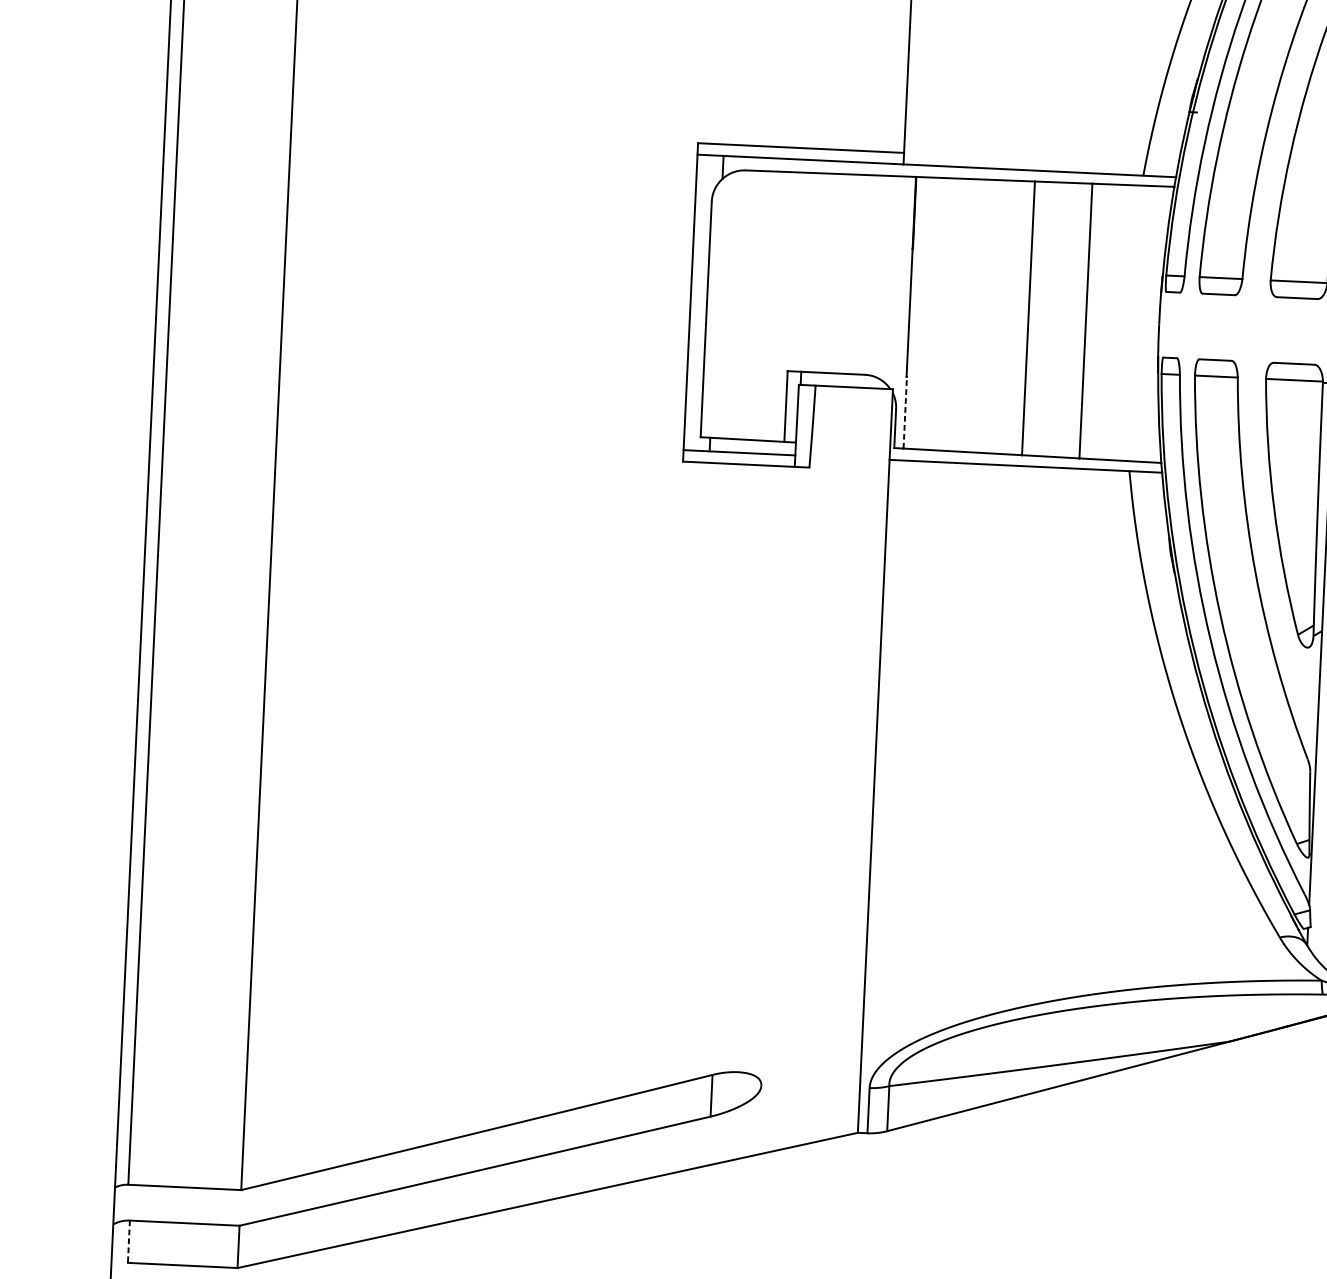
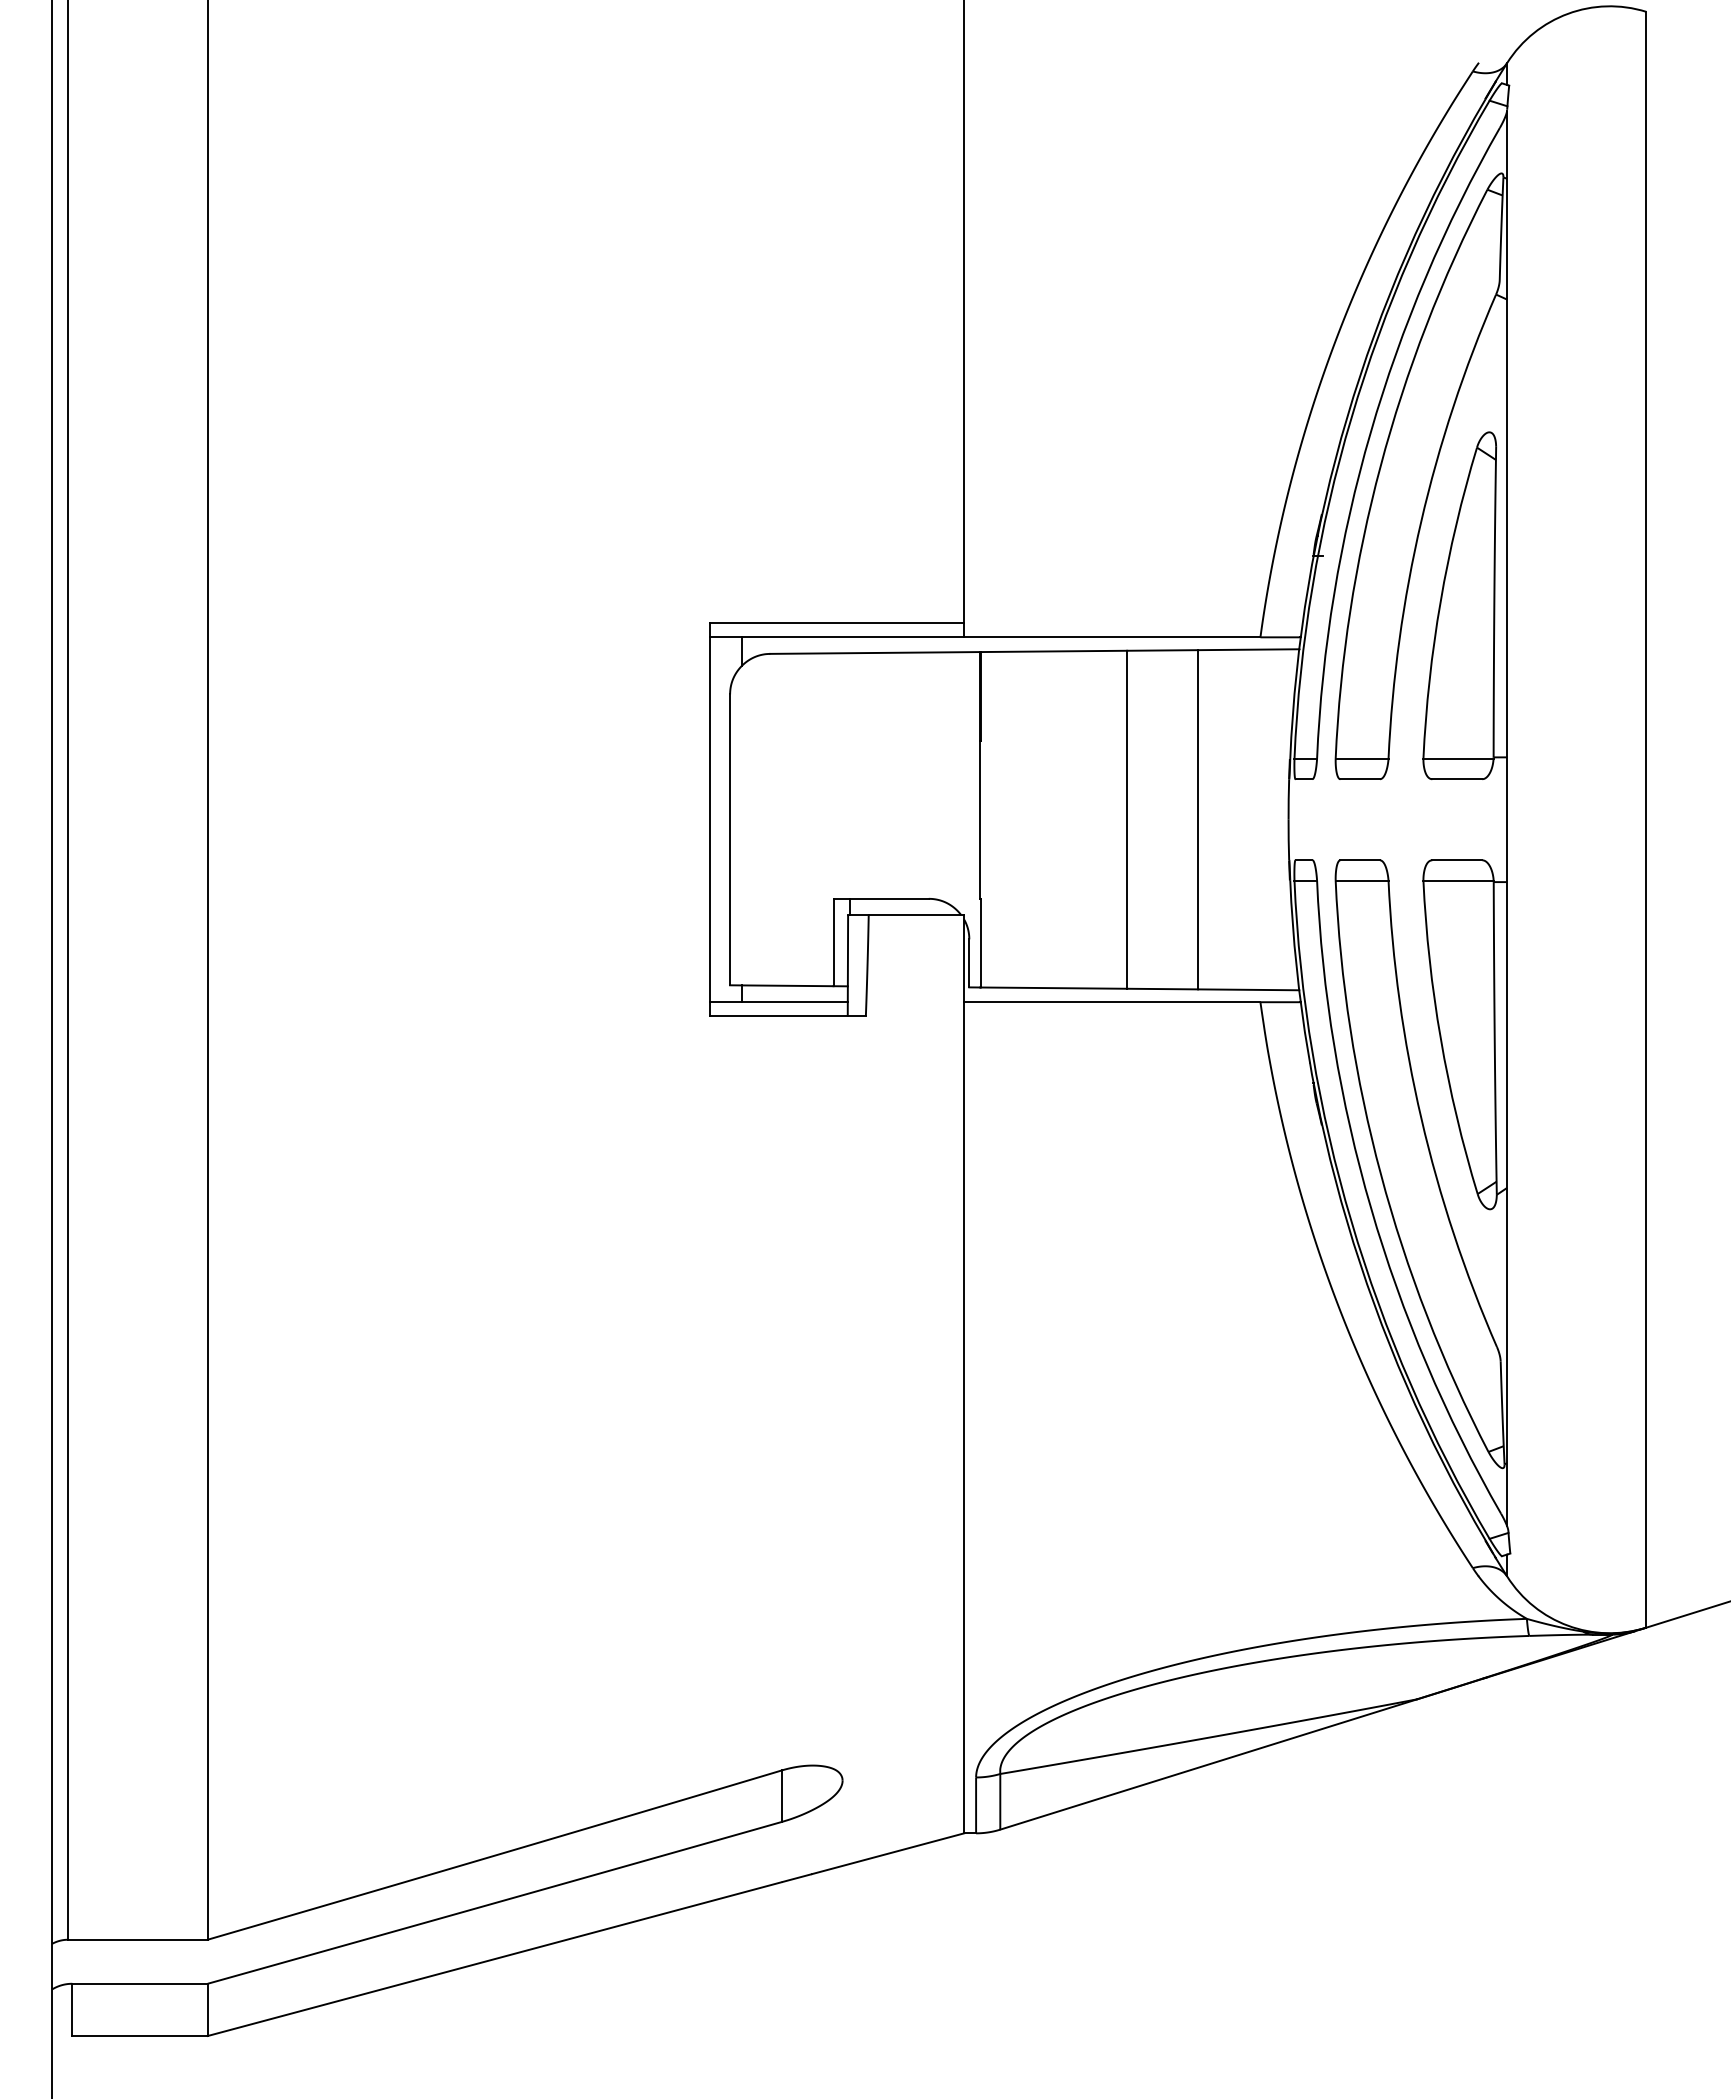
line: (905, 412) -> (980, 942), dashed -> solid
line: (129, 1242) -> (72, 2010), dashed -> solid

